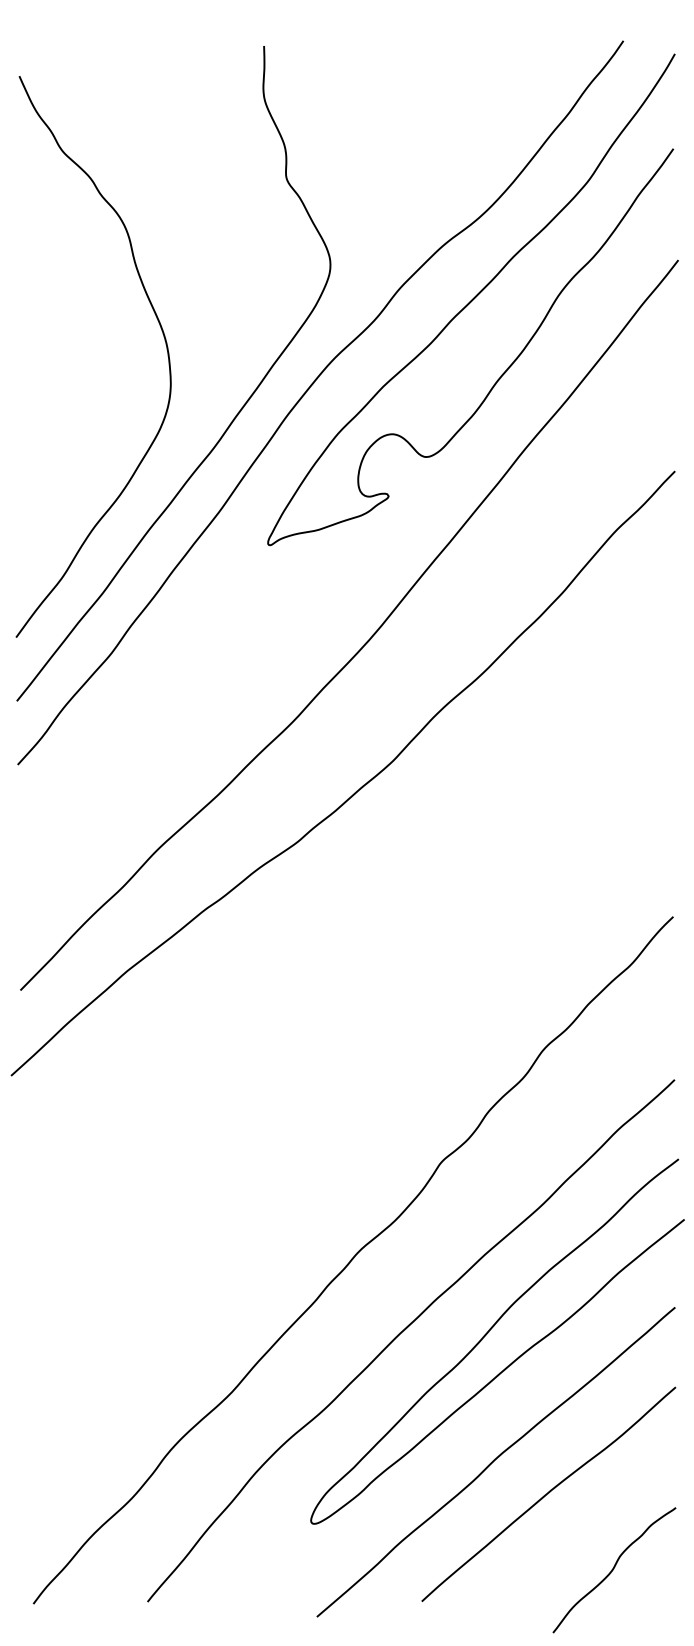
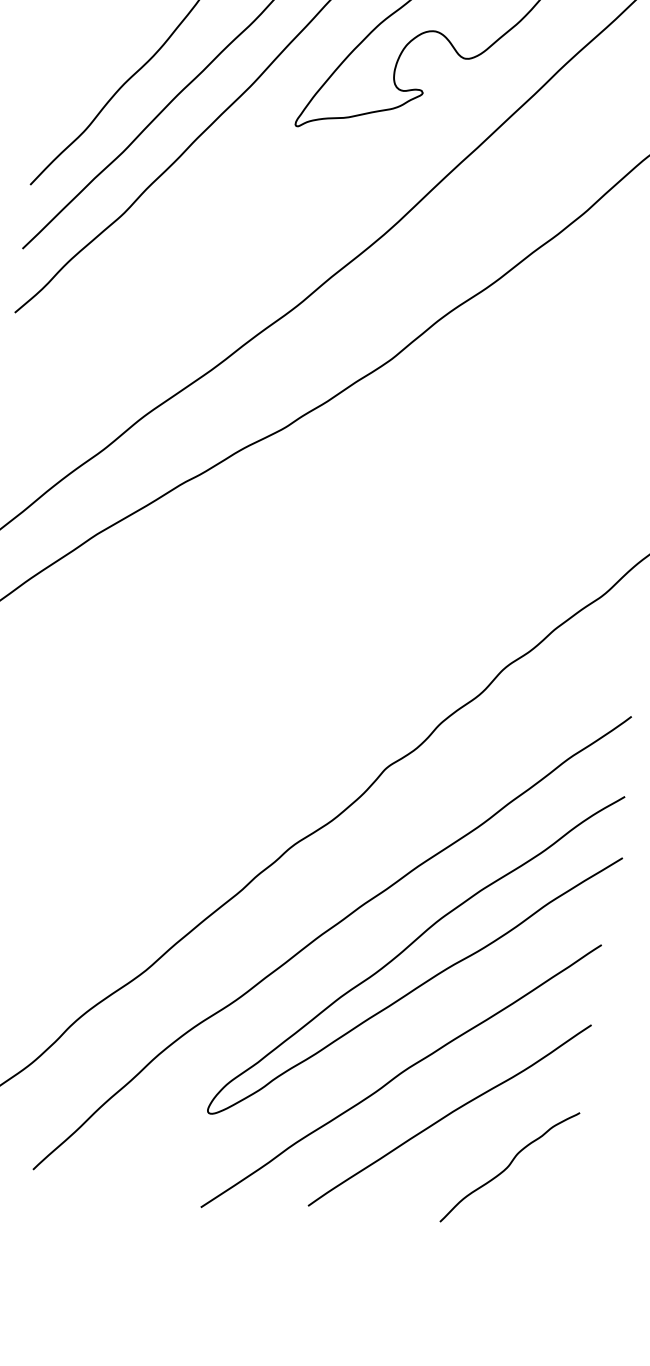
curve: (613, 1570) -> (508, 1167), moved

